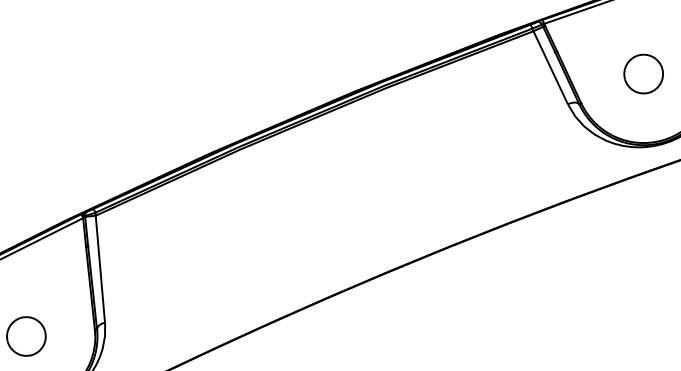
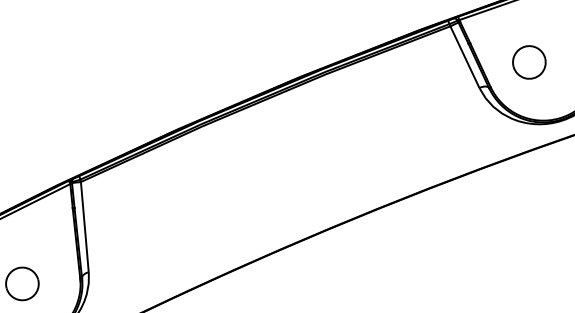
part: (643, 74) -> (529, 62), moved

